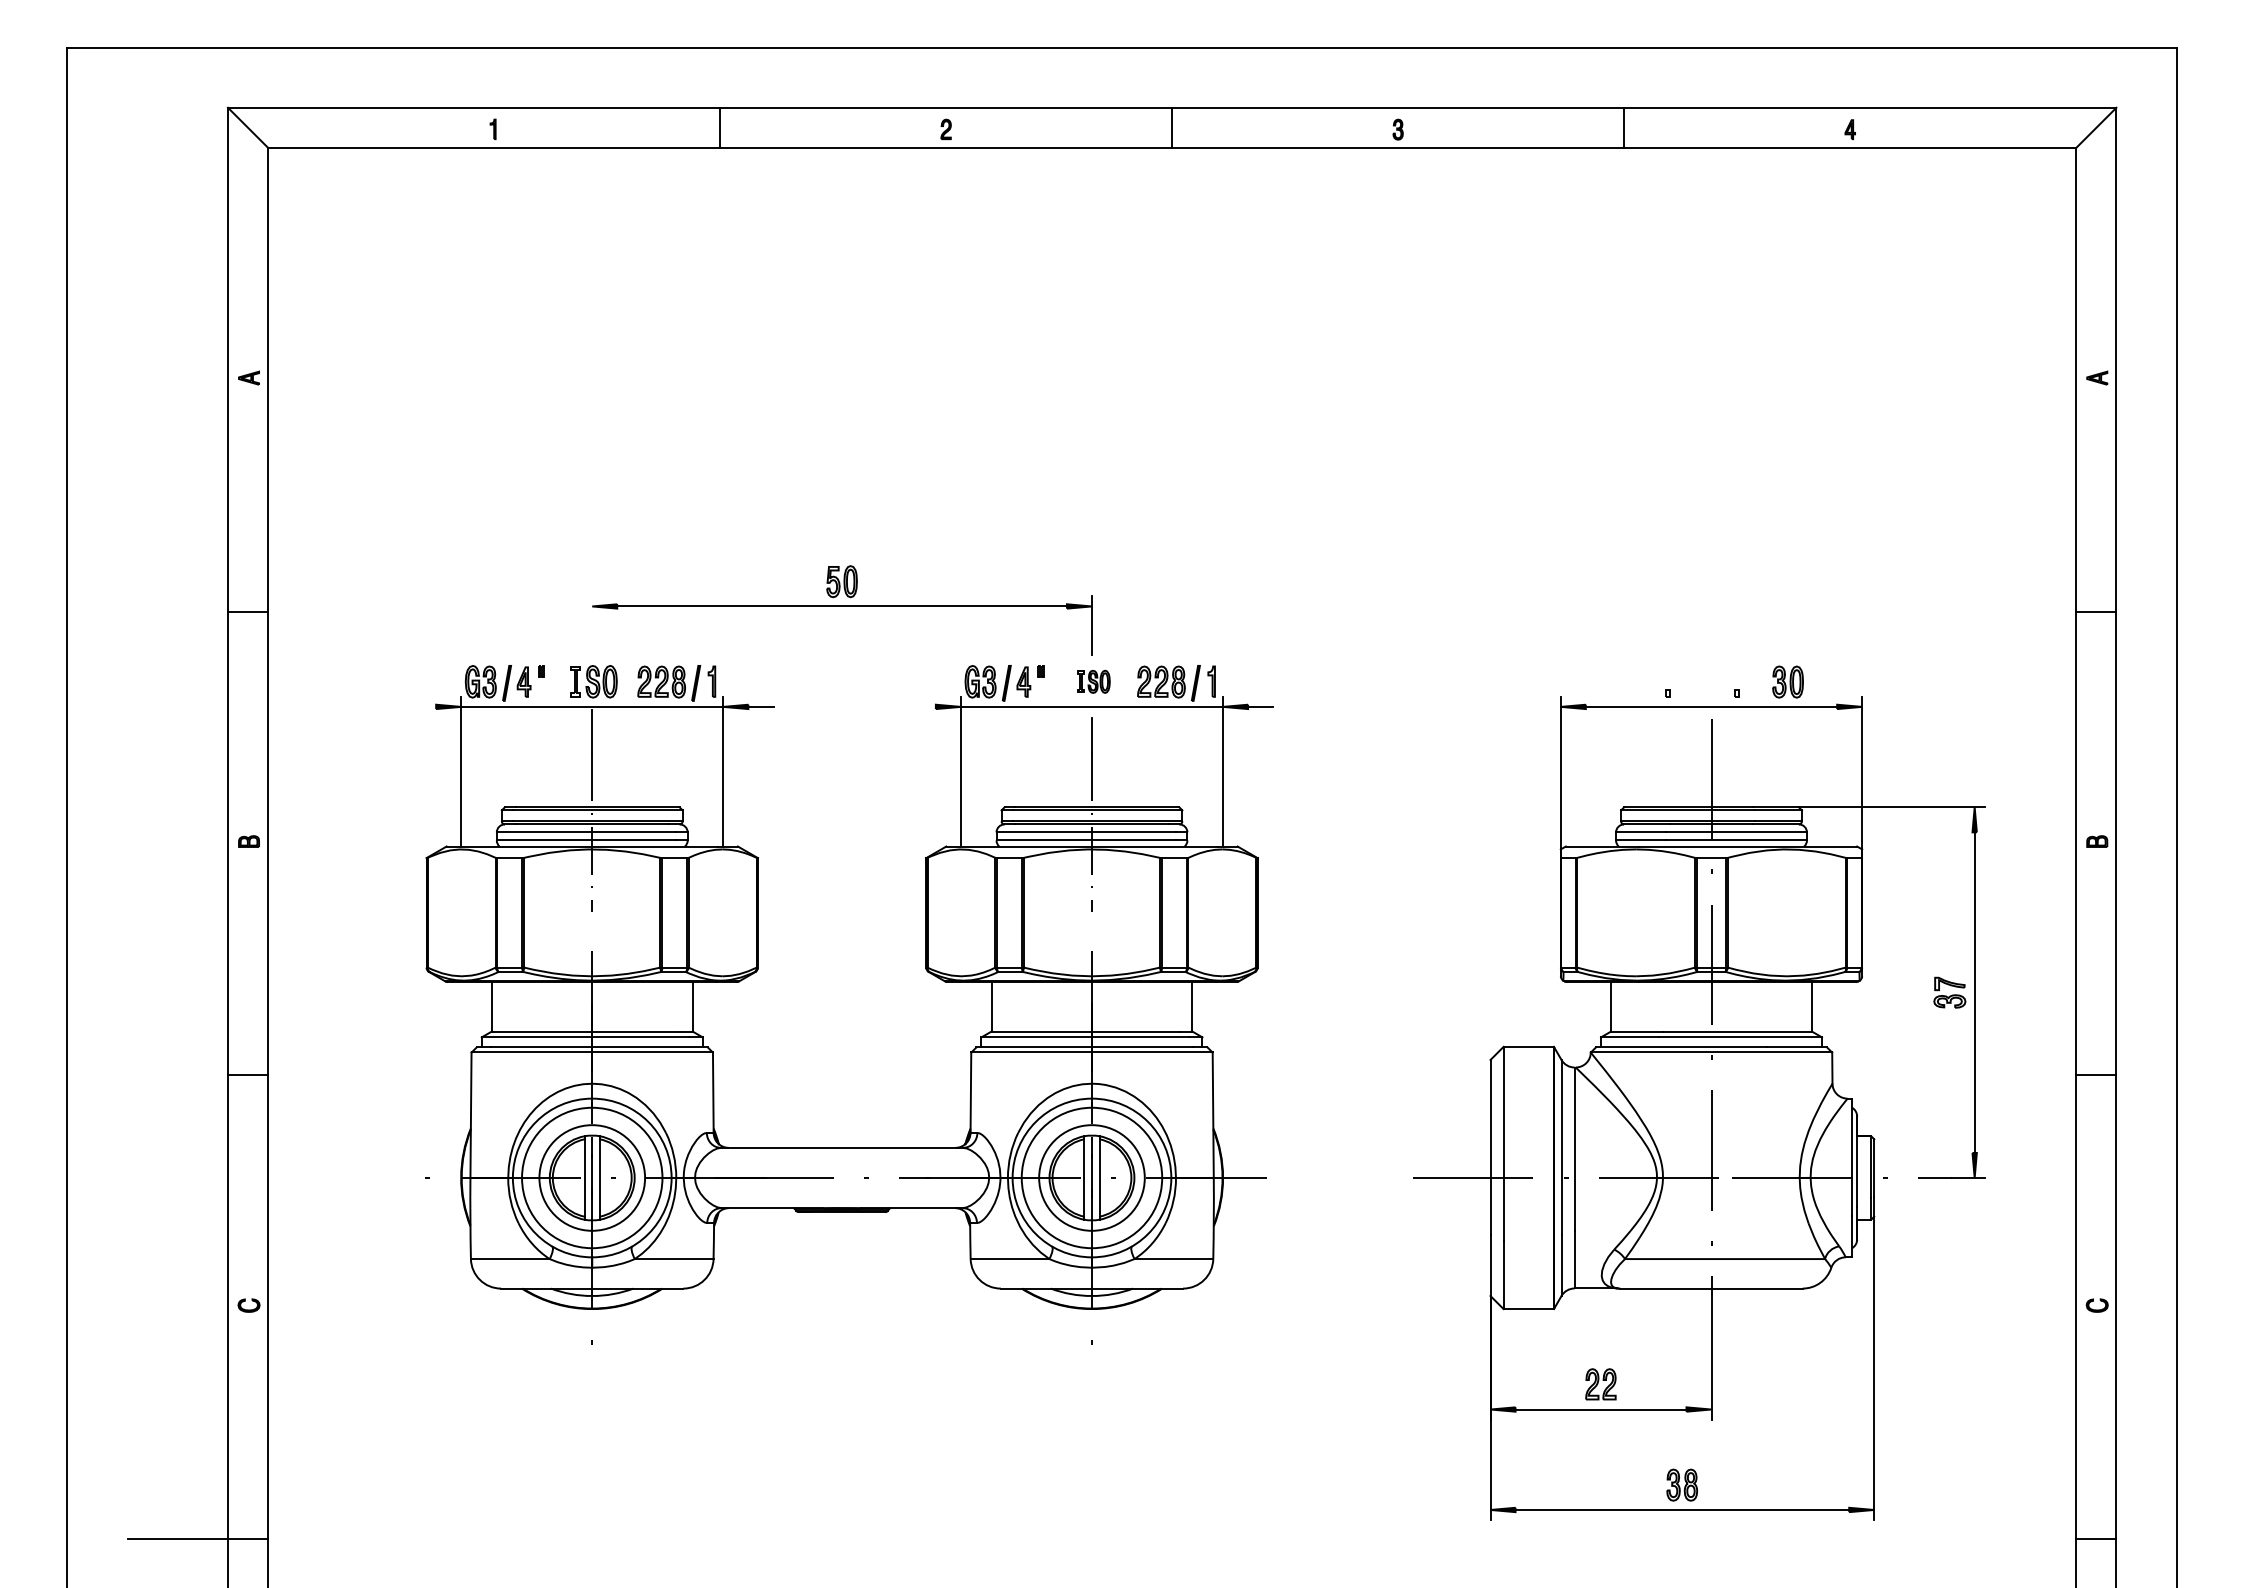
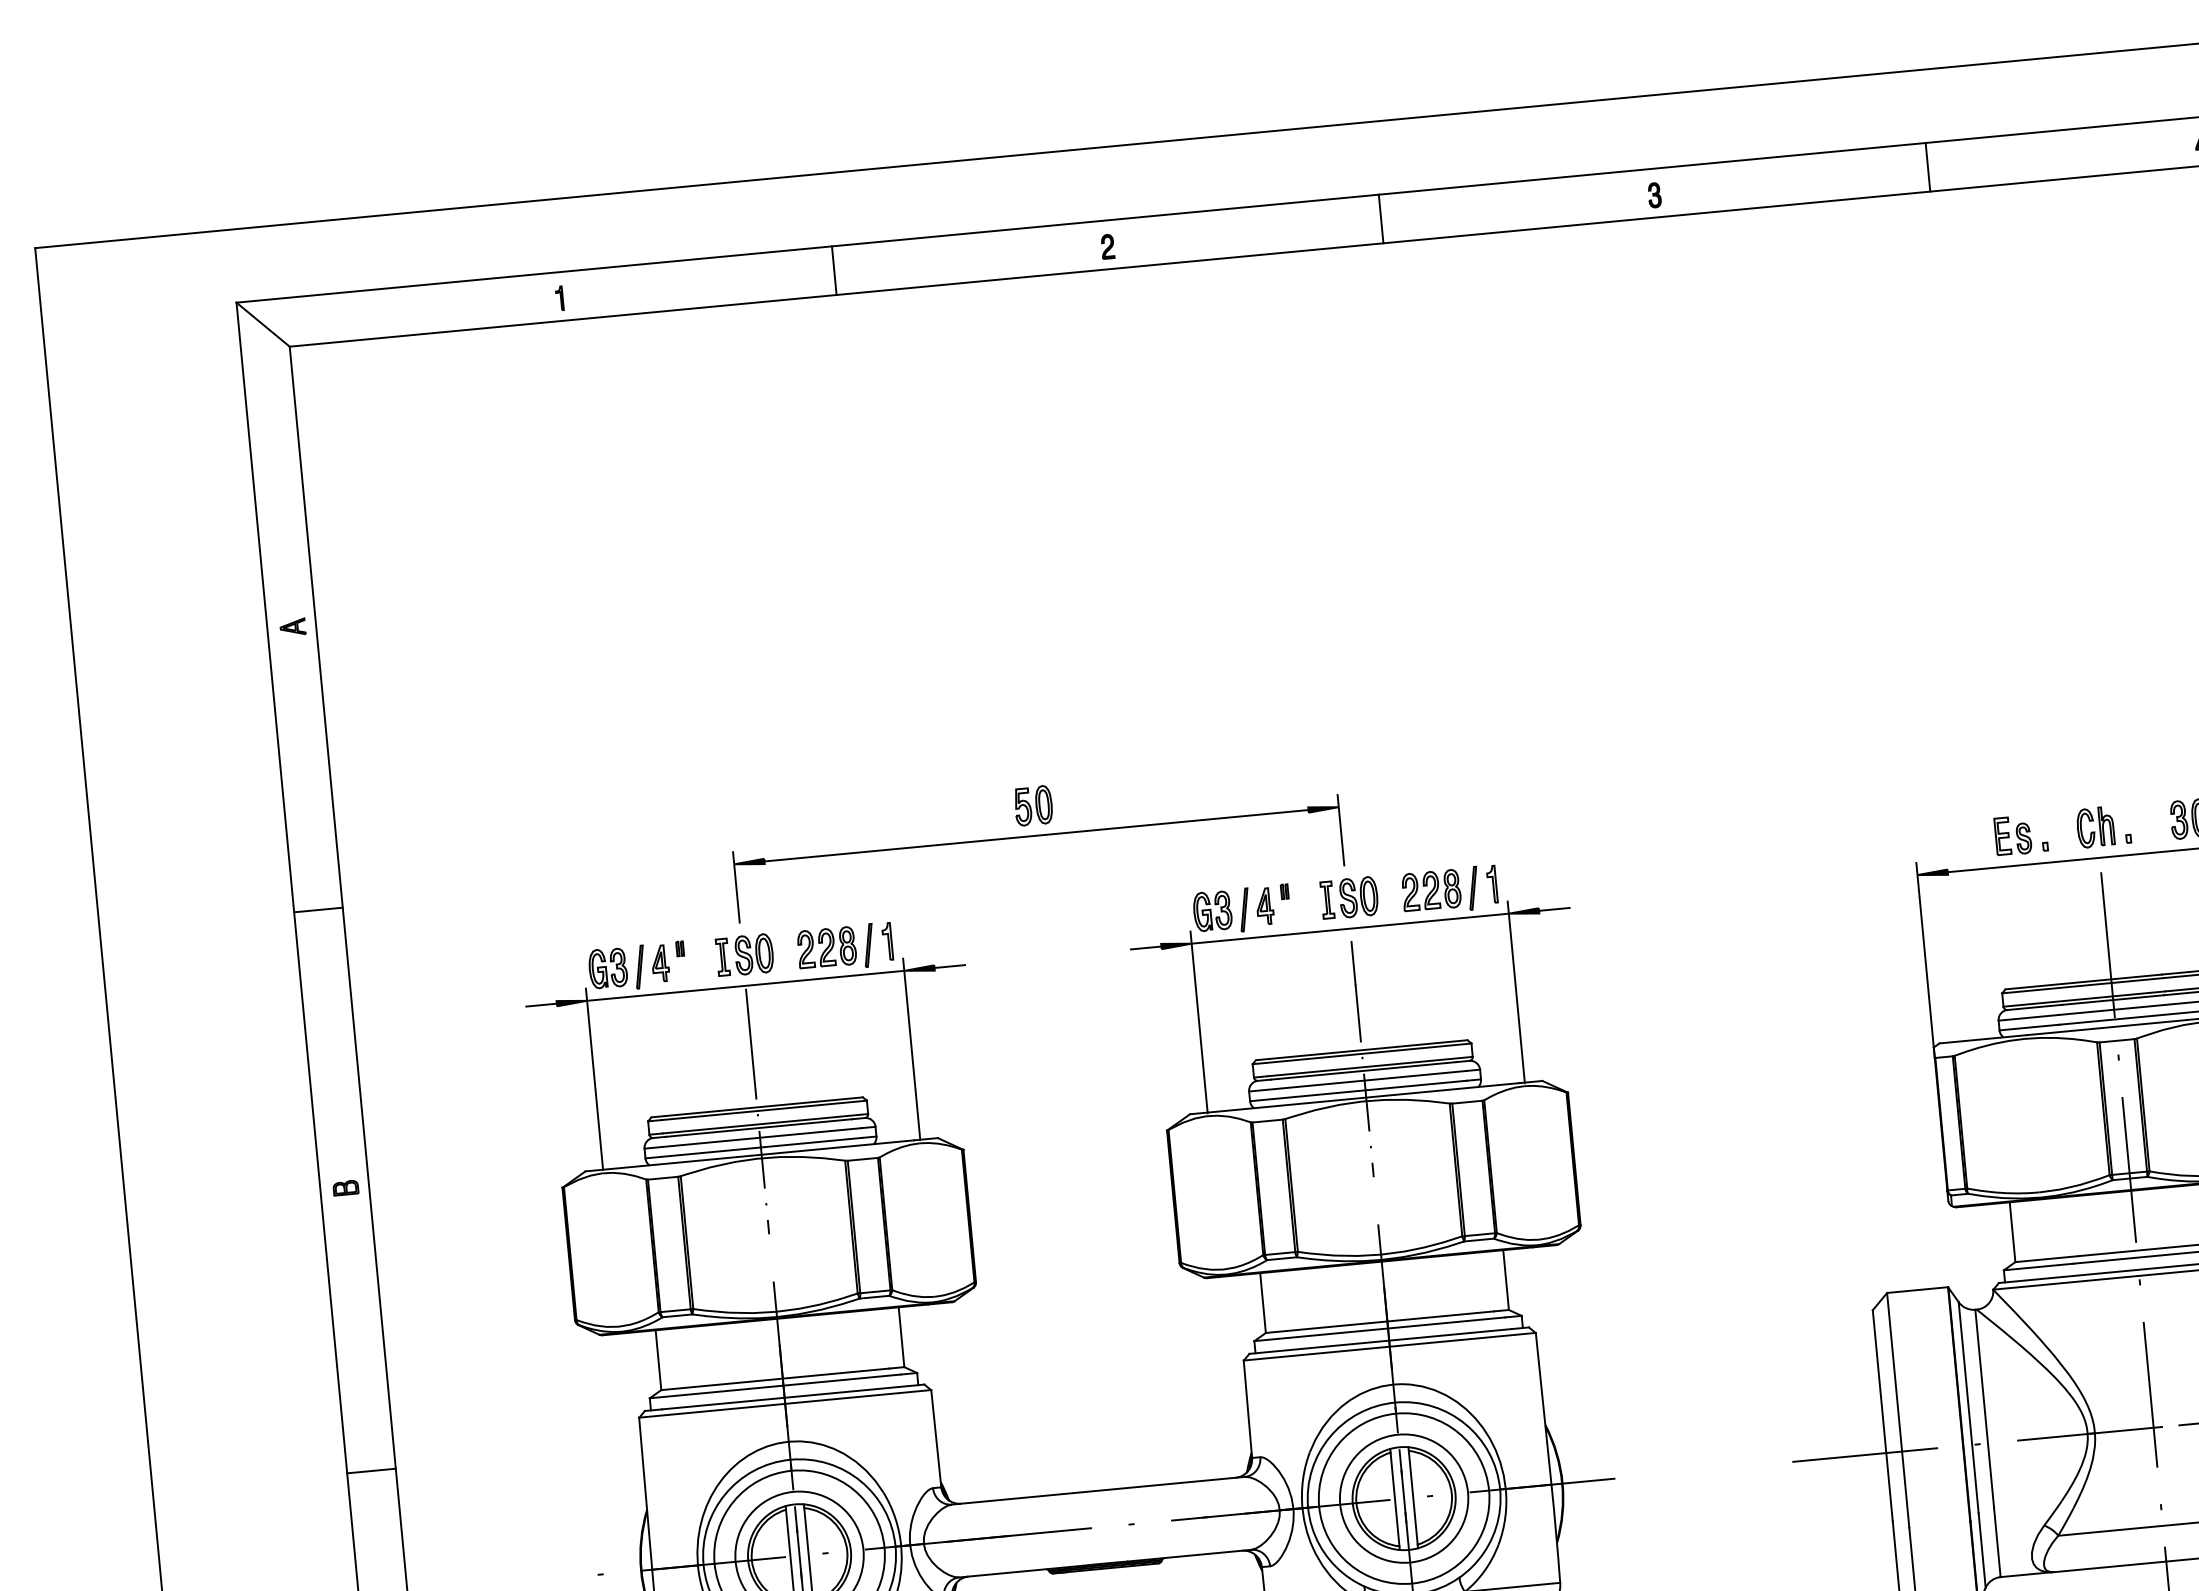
line: (592, 625) -> (736, 887), added
part: (1093, 681) -> (1349, 897), size x1.43
part: (1710, 681) -> (2095, 827), added
part: (1642, 682) -> (2013, 836), added
line: (423, 706) -> (541, 1004), added
line: (922, 706) -> (1145, 947), added

